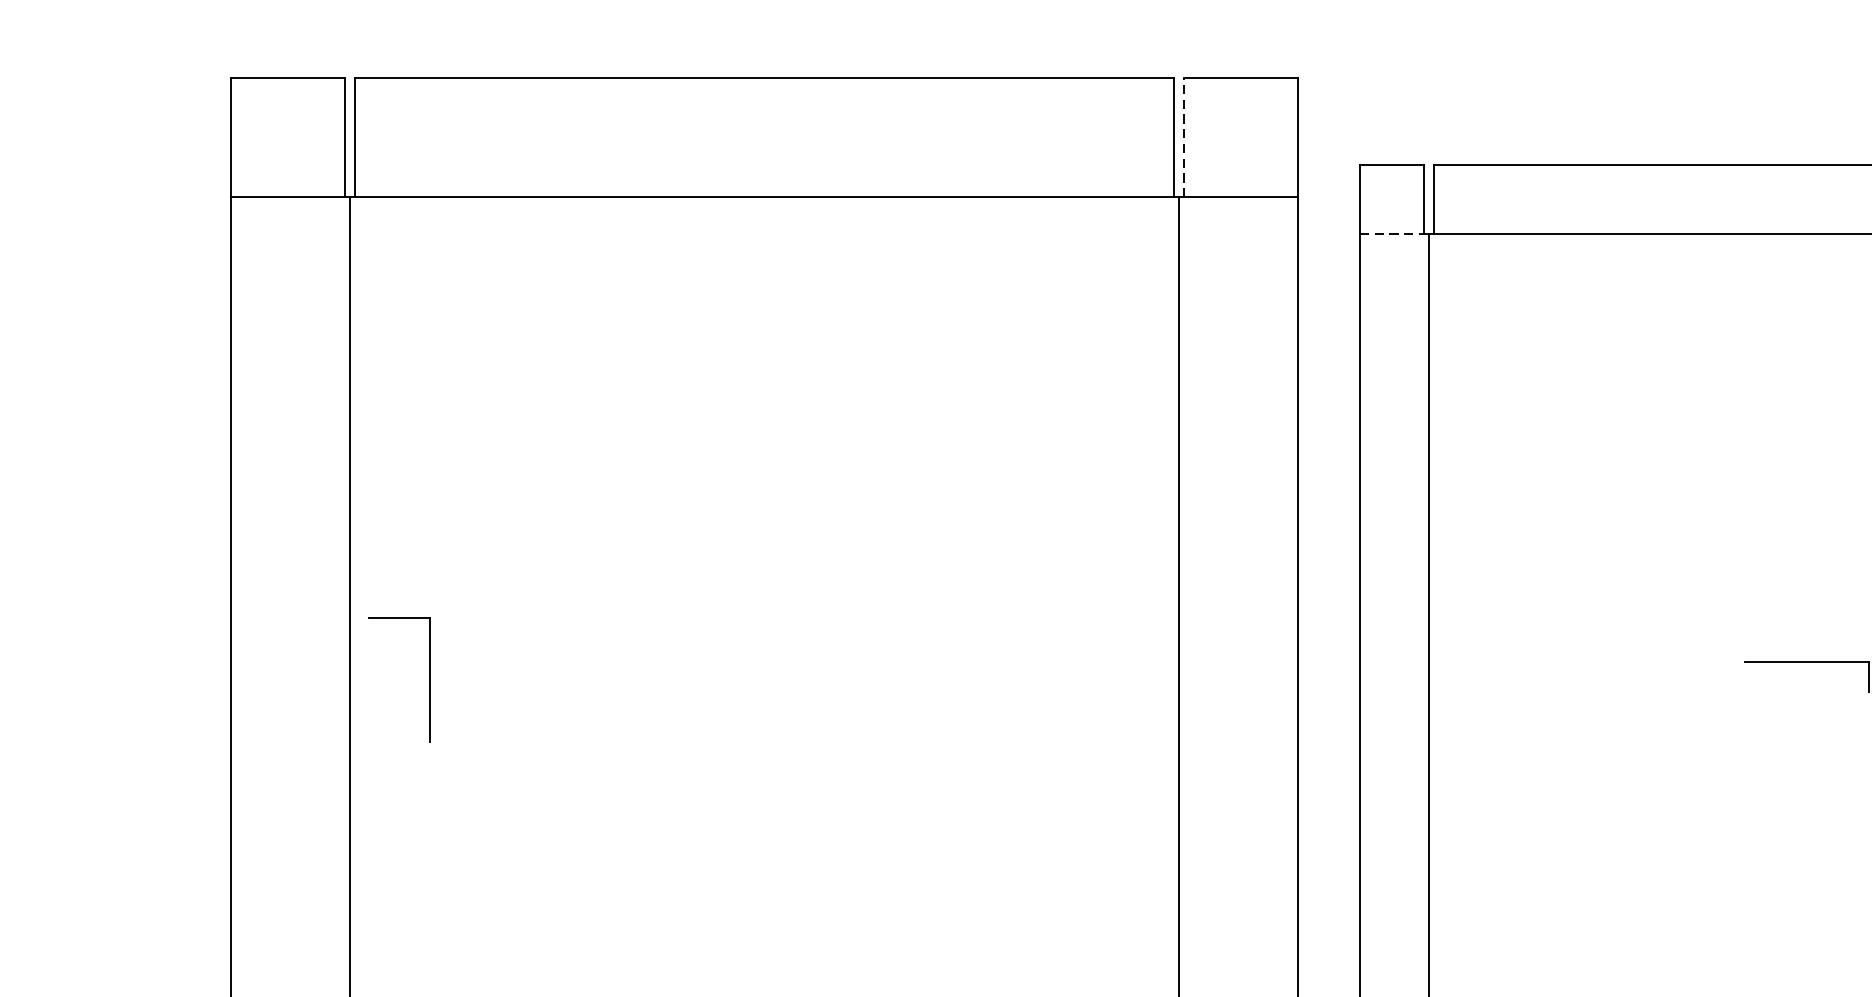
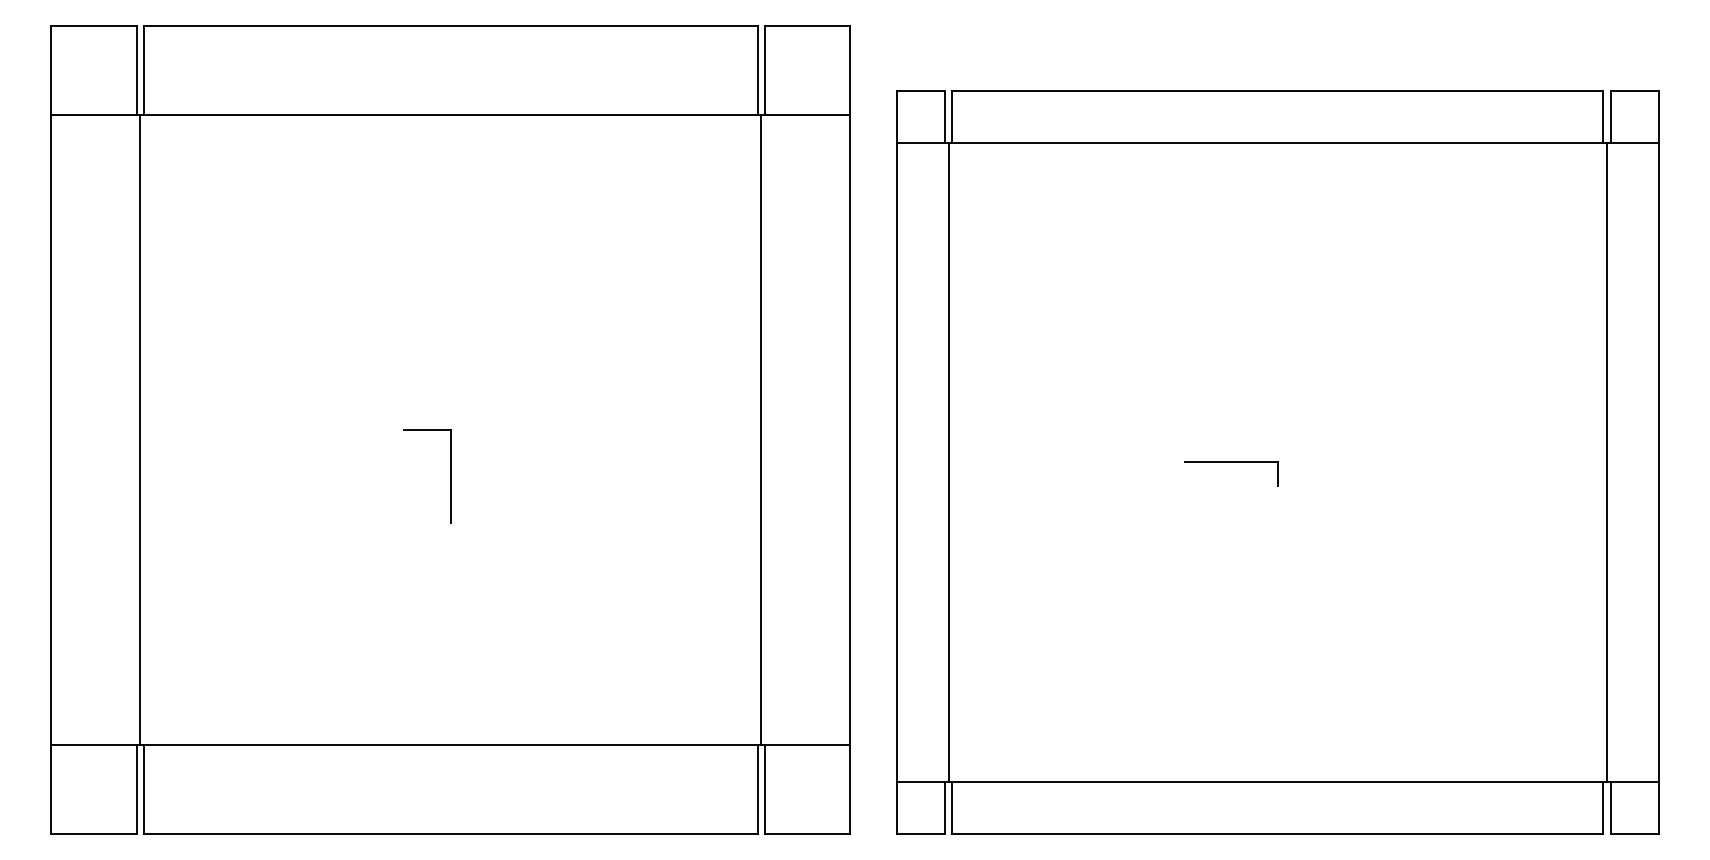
line: (1184, 136) -> (765, 69), dashed -> solid
line: (1392, 234) -> (921, 142), dashed -> solid
part: (430, 680) -> (450, 476), moved

